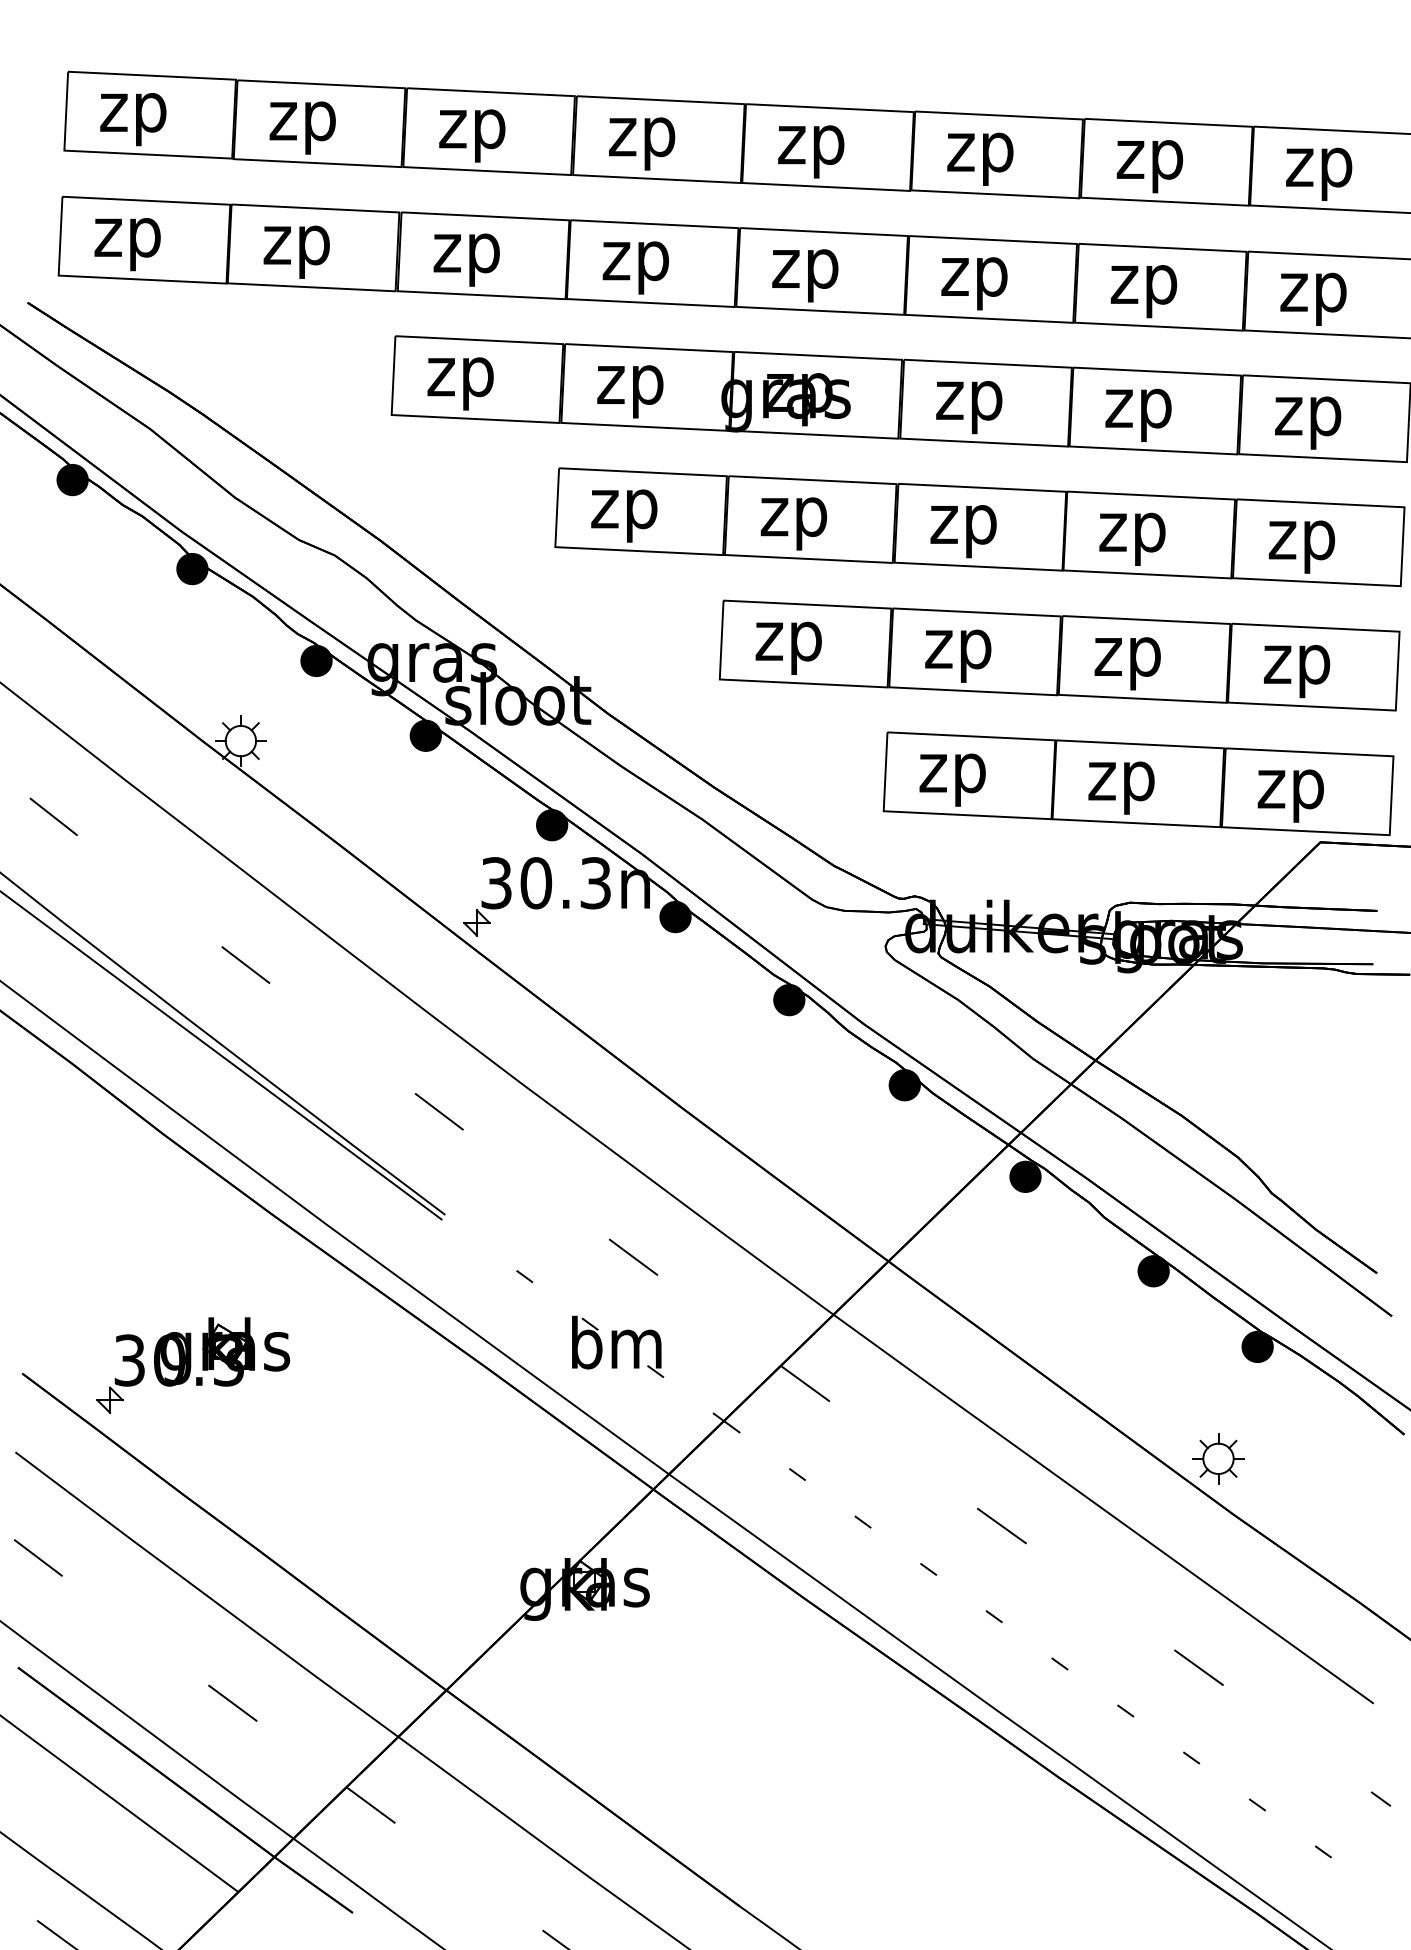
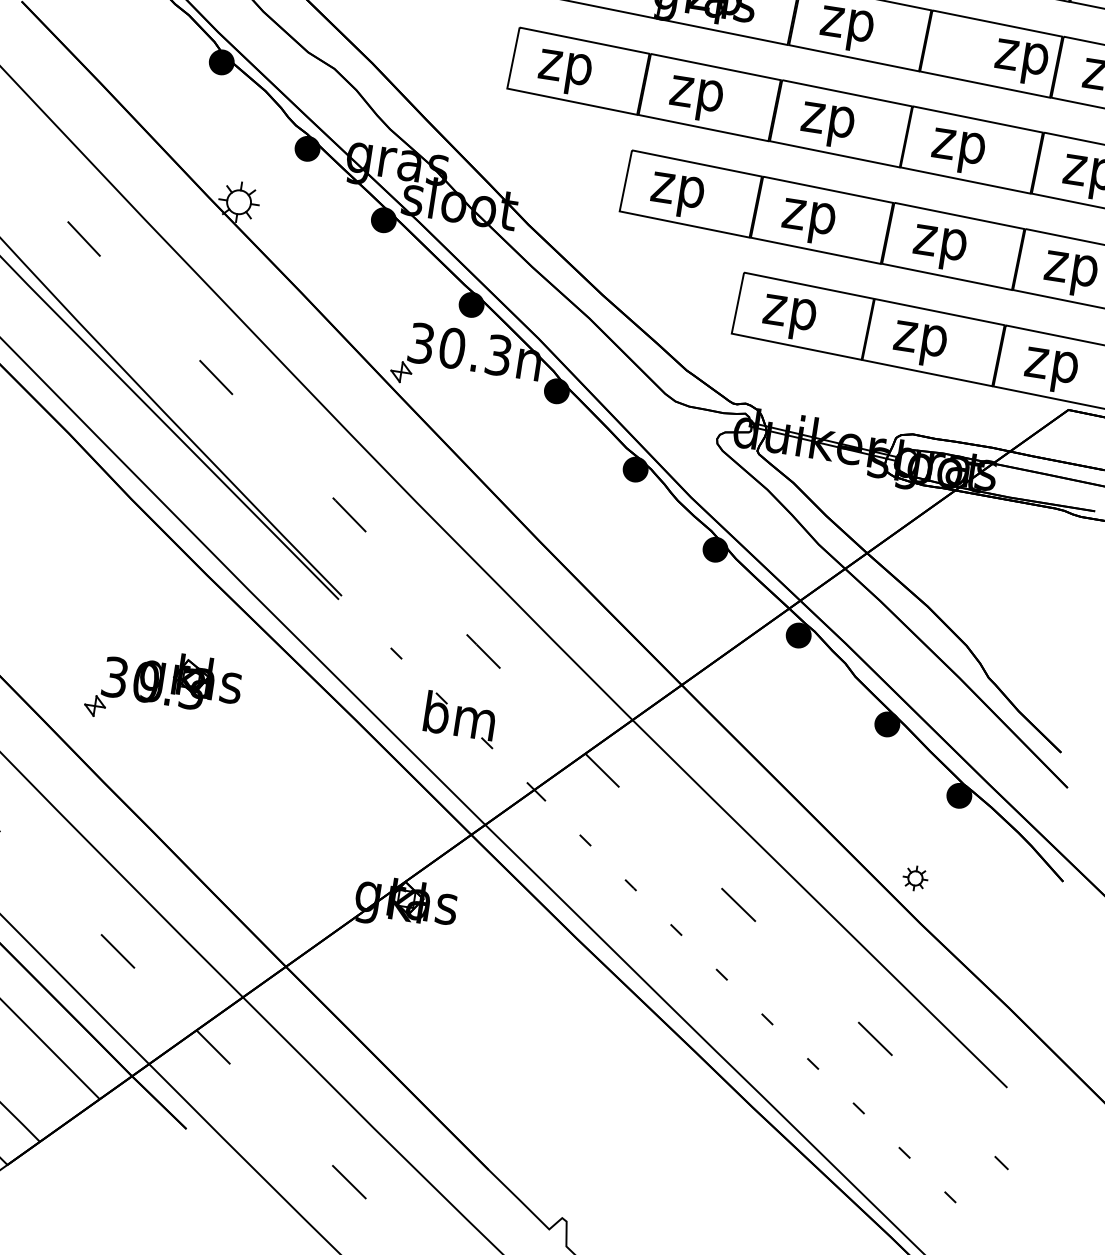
text: (1138, 414) -> (1021, 61), moved
part: (193, 1365) -> (164, 688), moved
part: (1218, 1458) -> (915, 878), size x0.6

